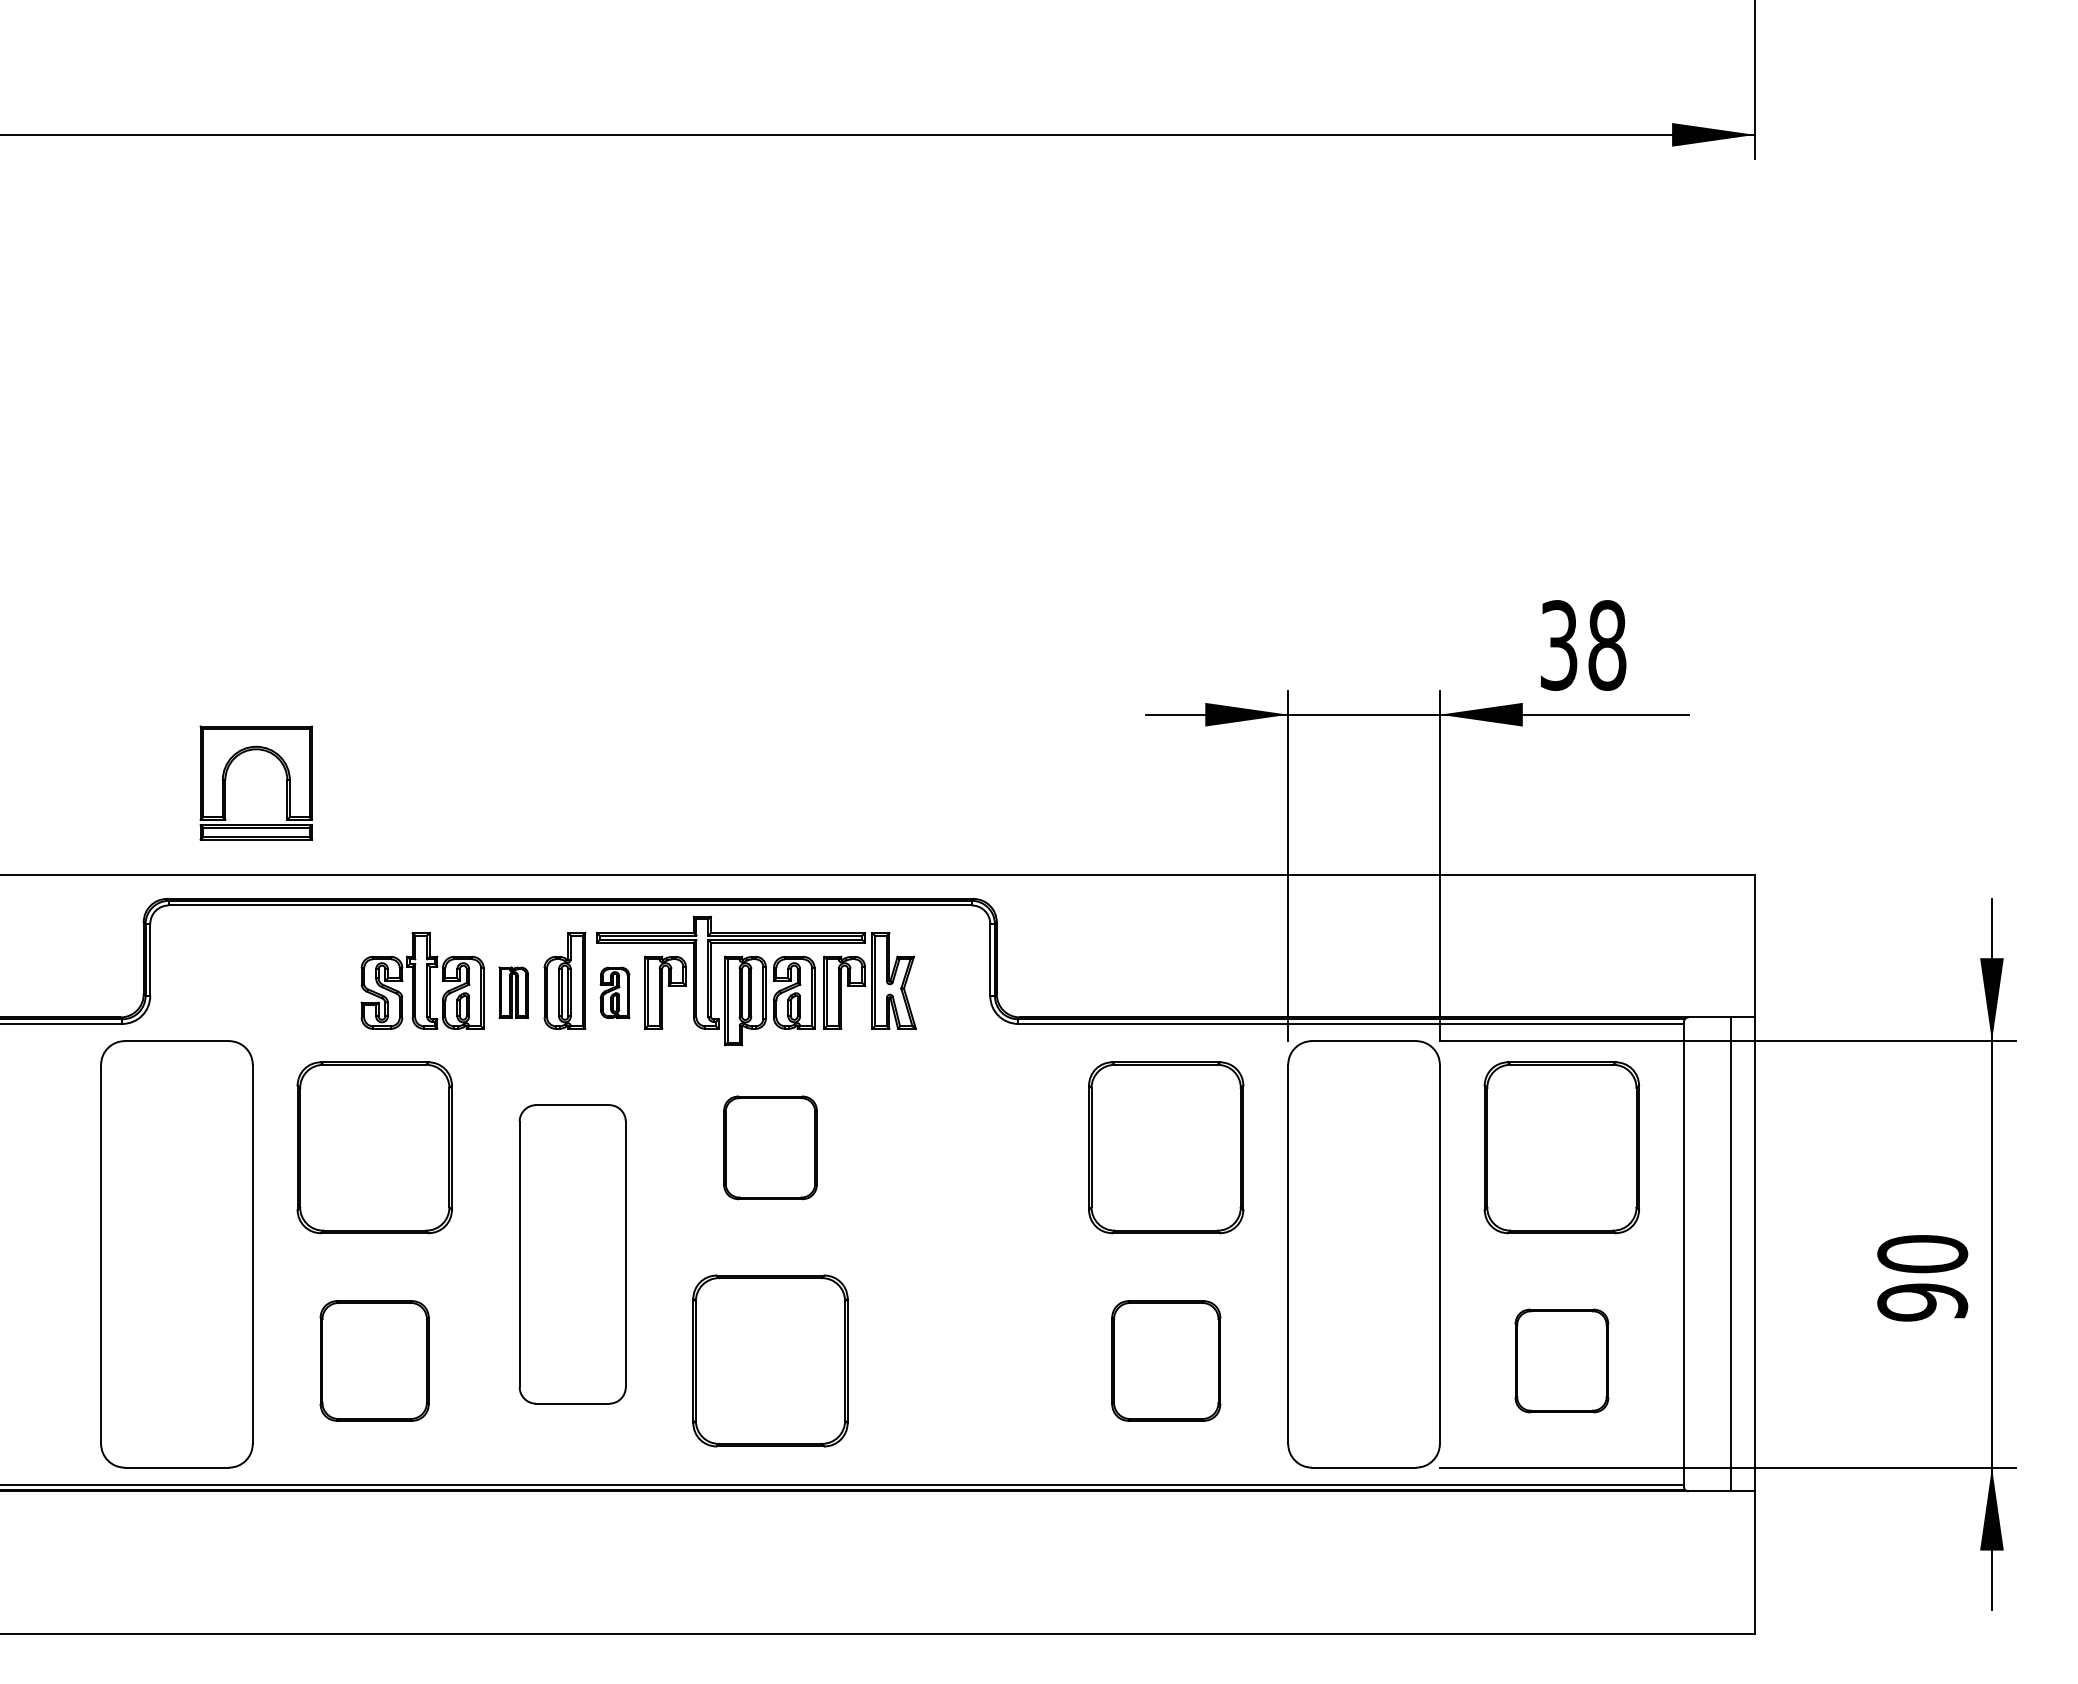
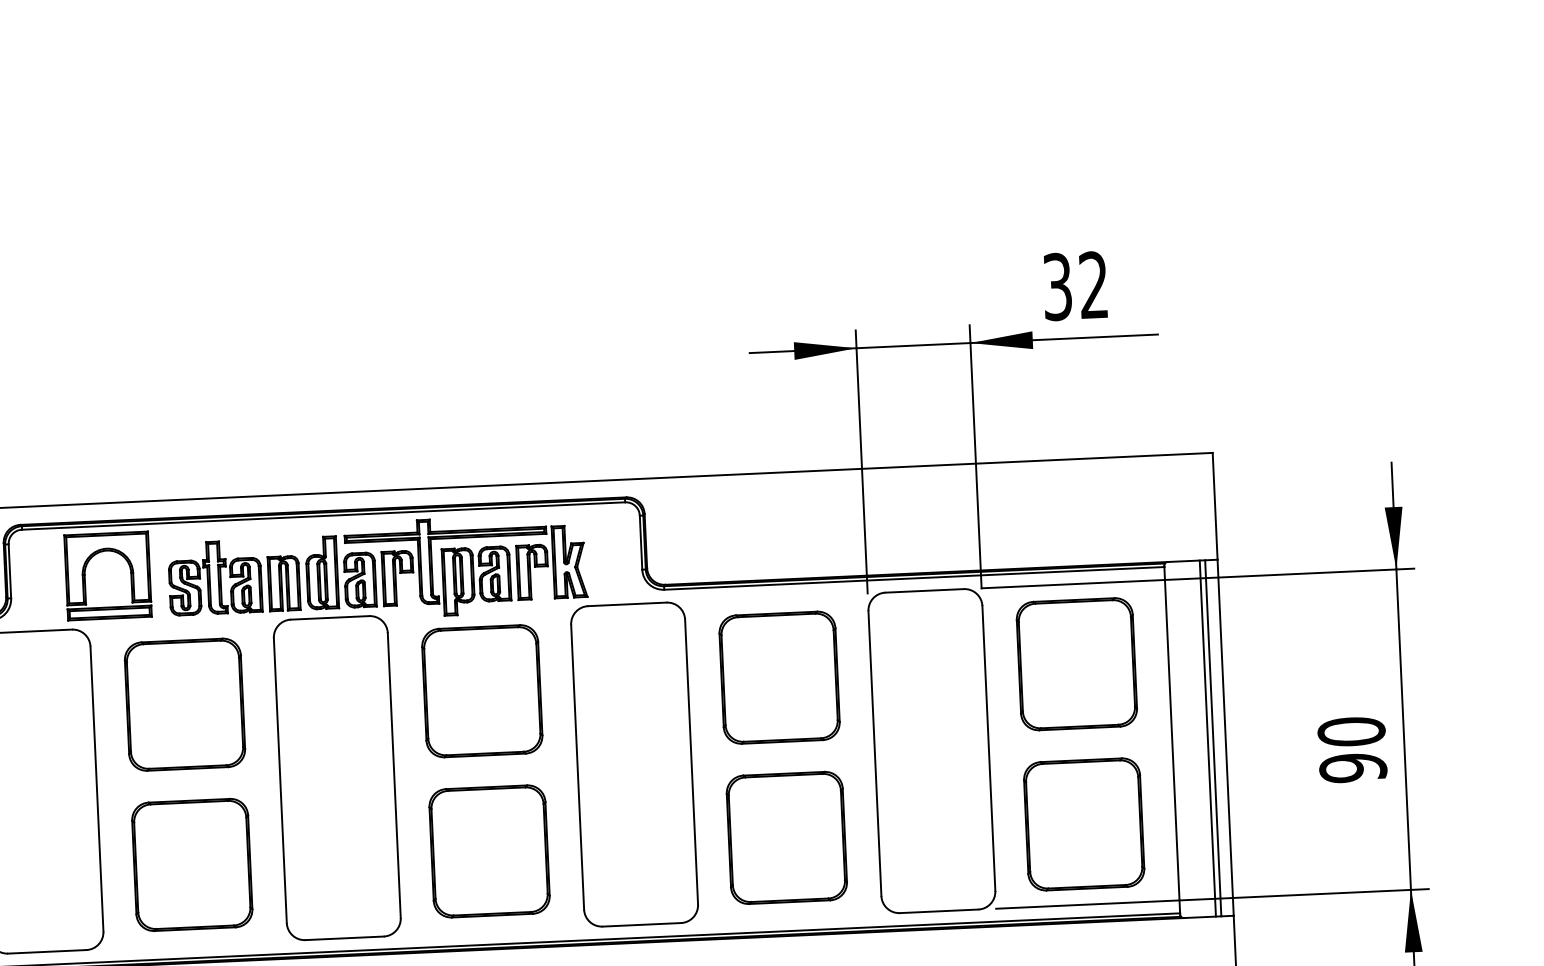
text: (1607, 645) -> (1094, 285), 38 -> 32
part: (286, 782) -> (130, 574), moved
part: (513, 992) -> (283, 583), size x1.43
part: (614, 992) -> (359, 579), size x1.43
part: (770, 1147) -> (482, 691), size x1.67
part: (572, 1254) -> (337, 778), size x1.43
part: (968, 1254) -> (634, 764), added
line: (1738, 1254) -> (1213, 738), added
part: (374, 1360) -> (192, 864), size x1.43
part: (1166, 1360) -> (787, 837), size x1.43
part: (1561, 1360) -> (1083, 824), size x1.67

